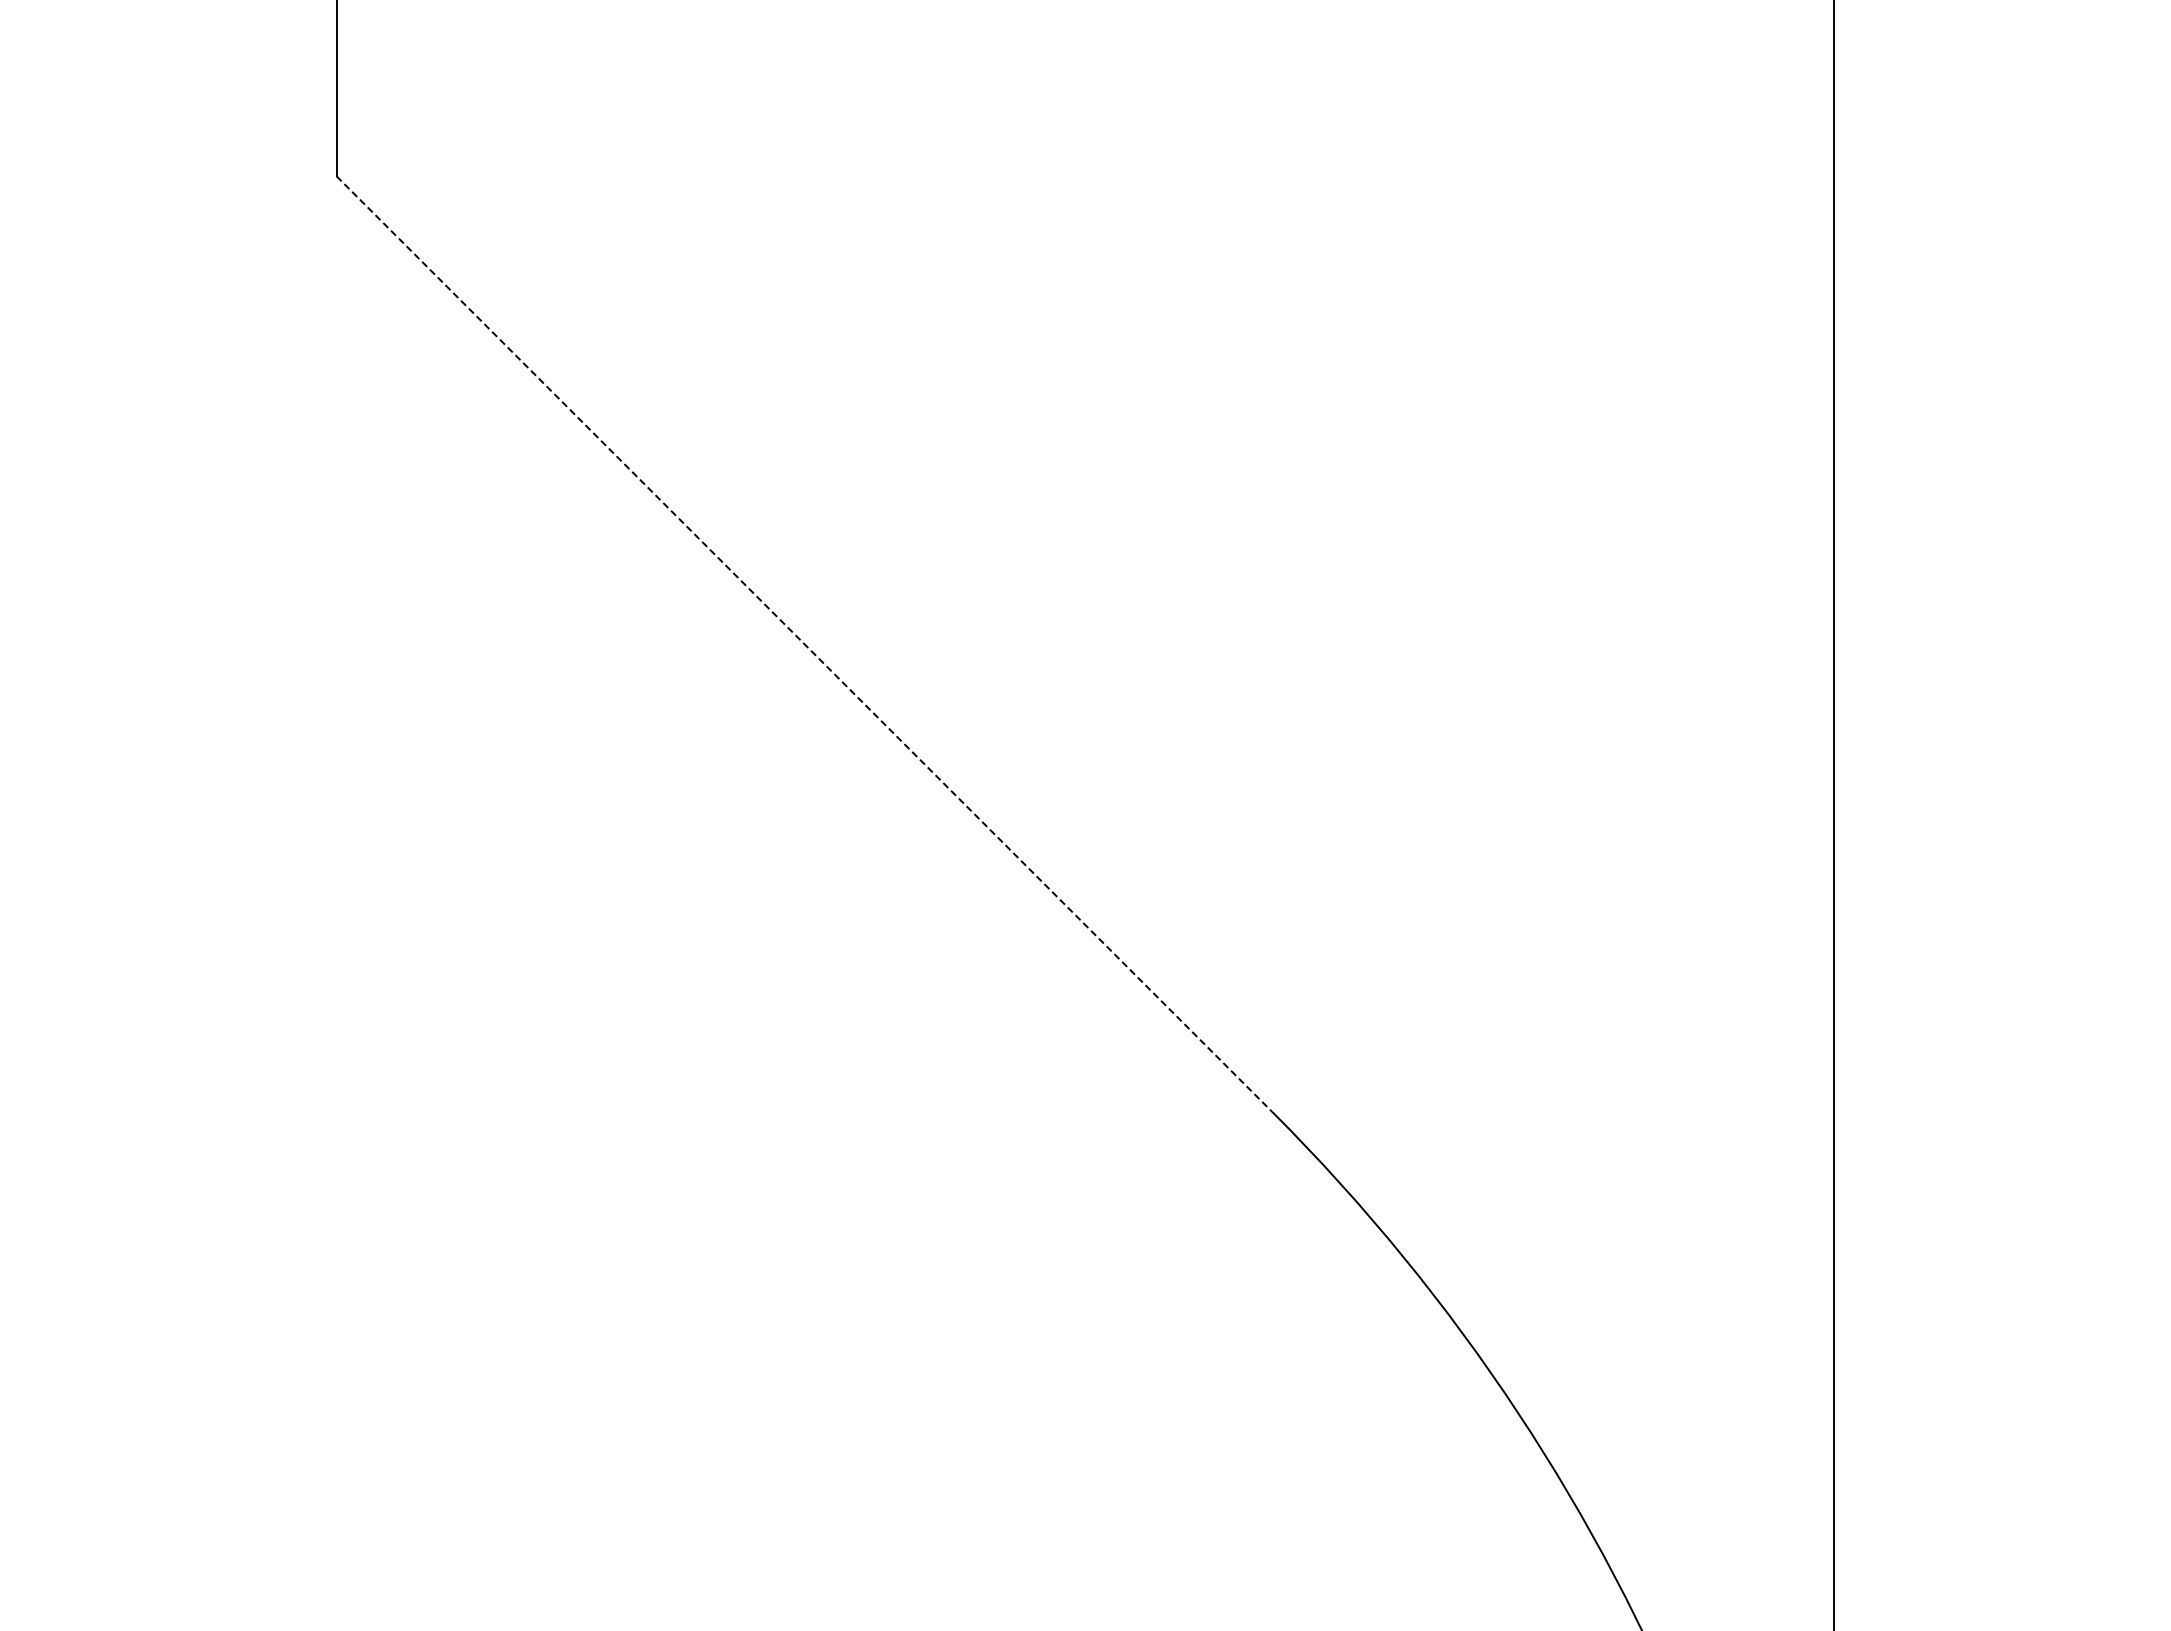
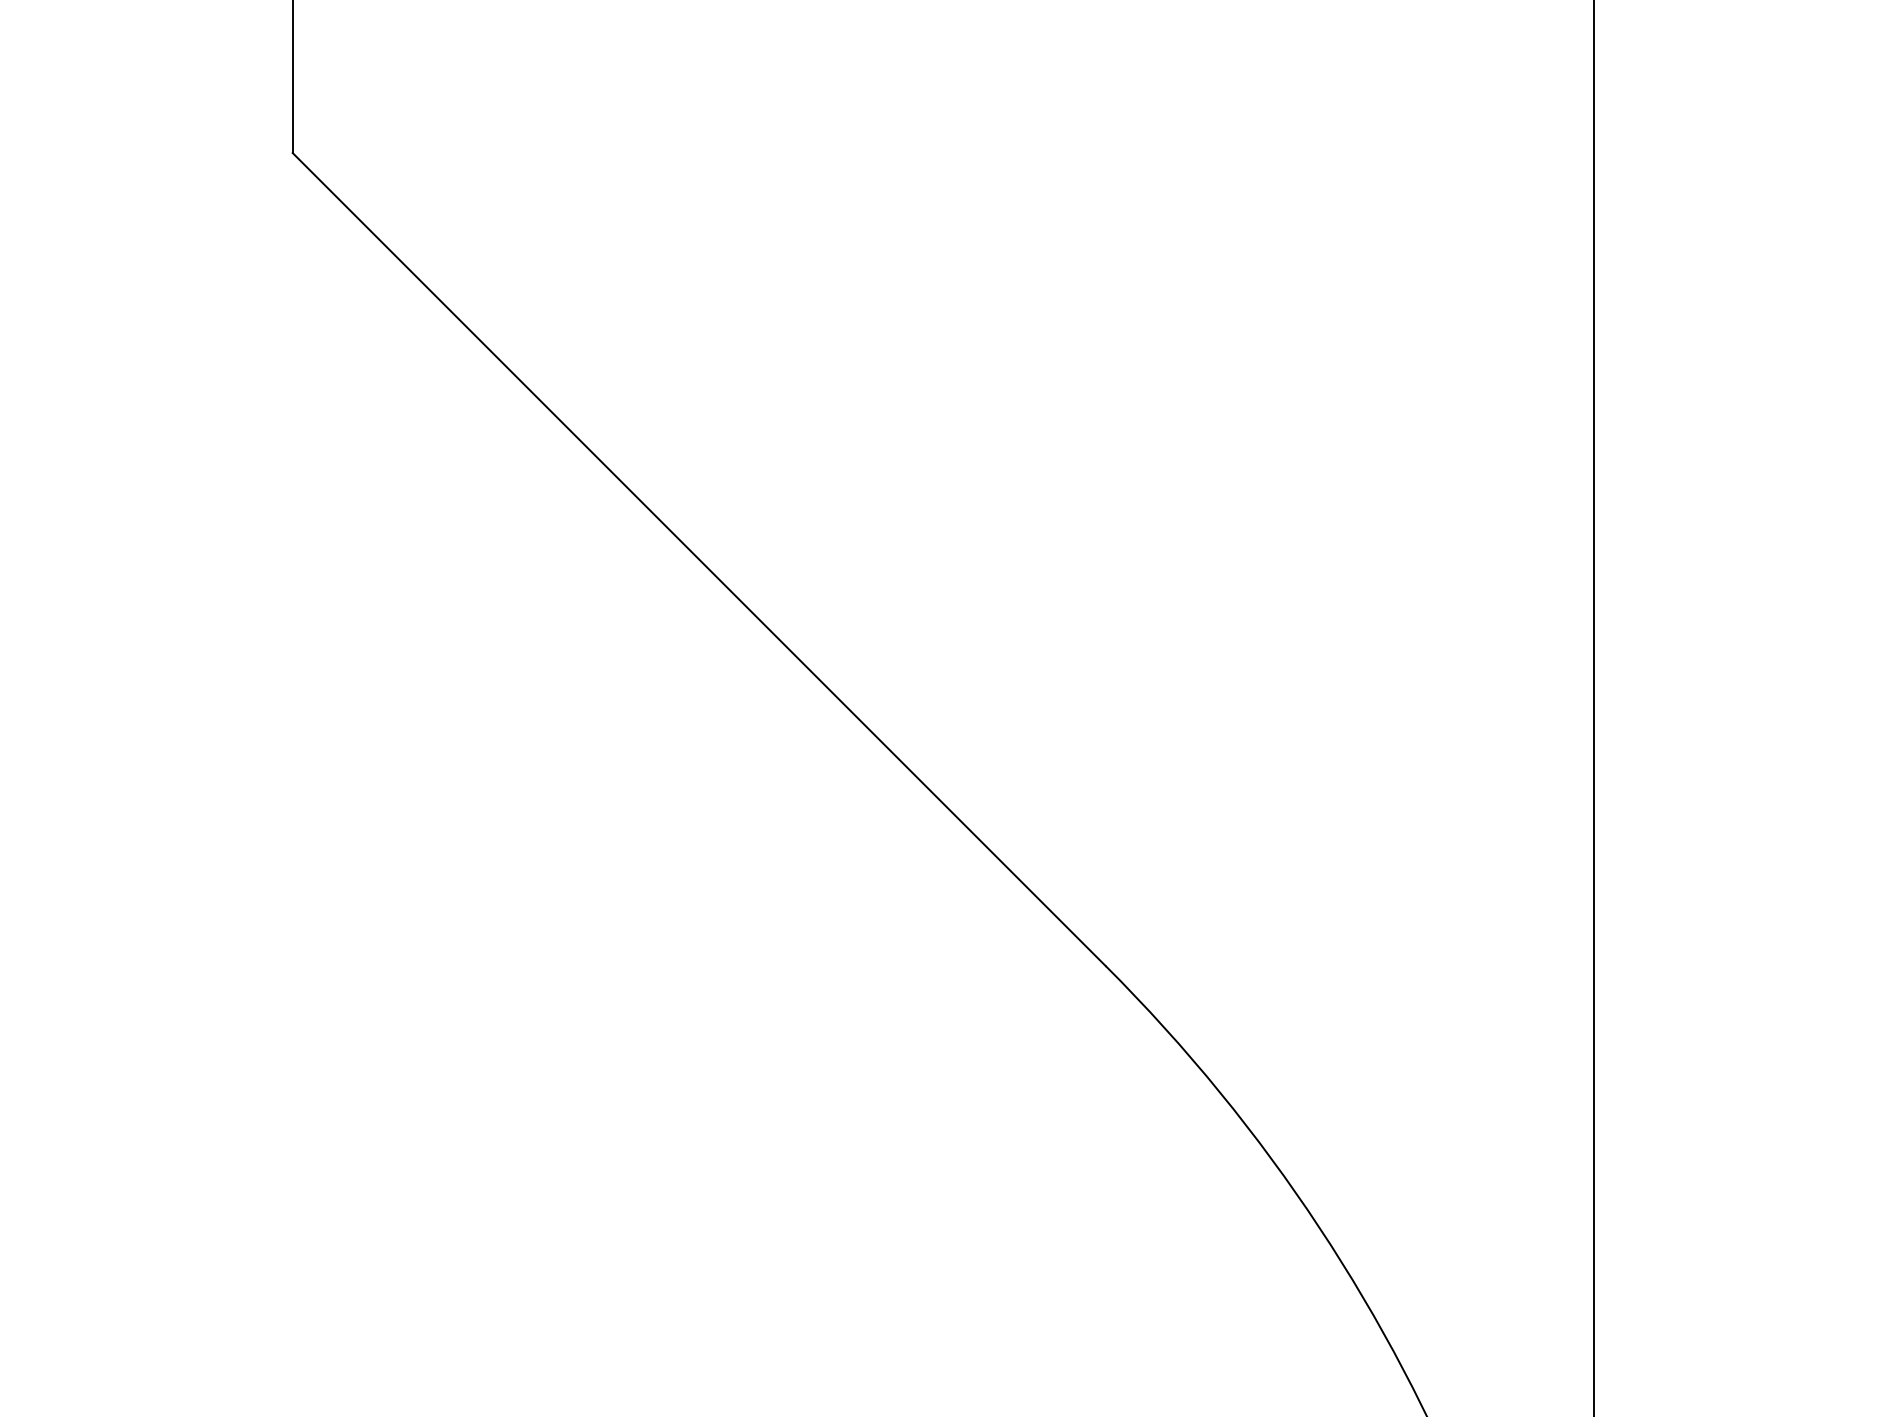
line: (804, 644) -> (699, 559), dashed -> solid

